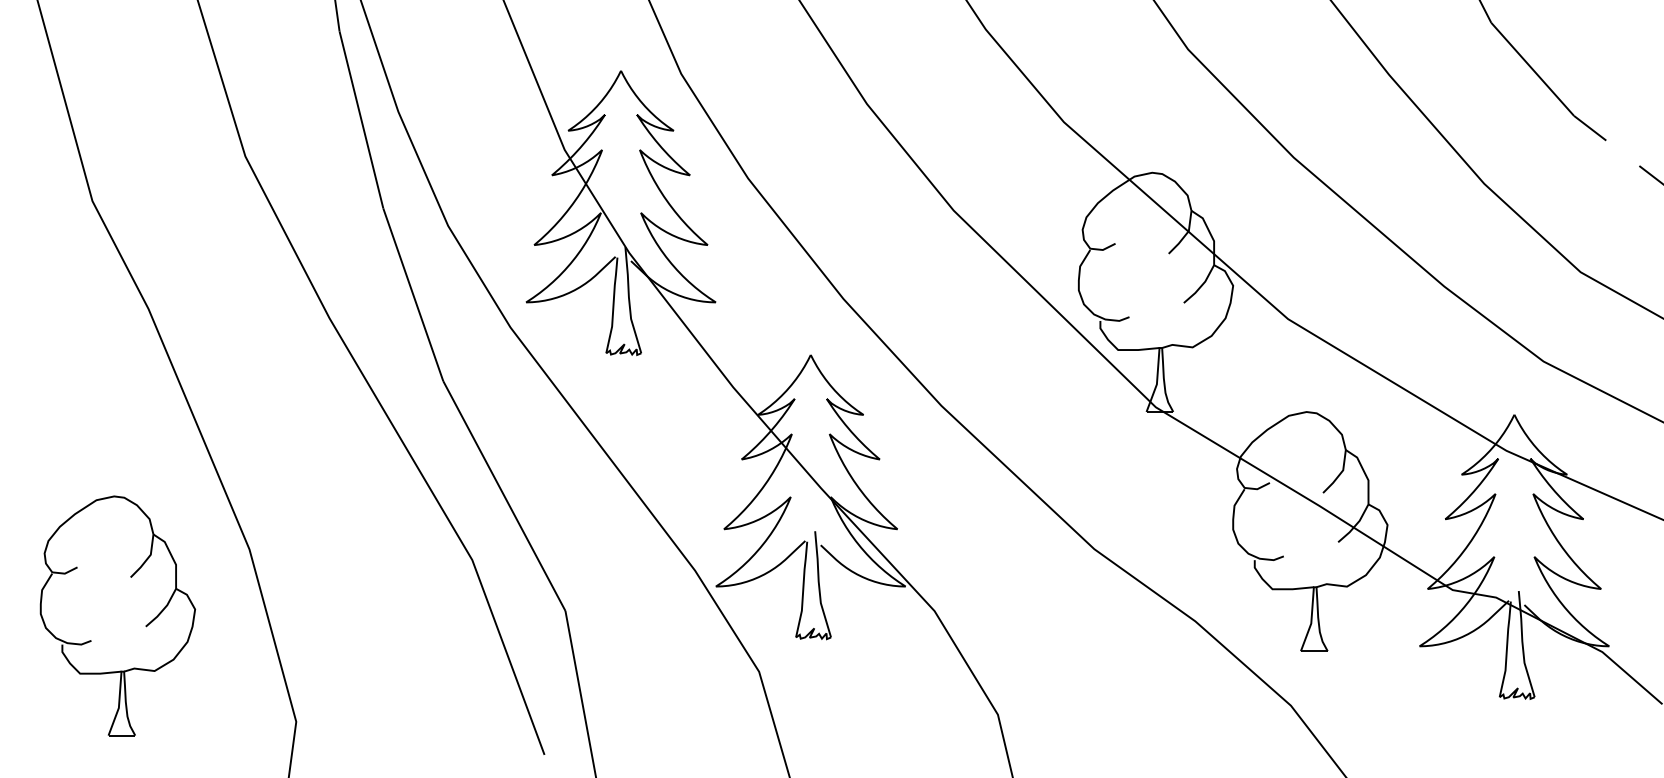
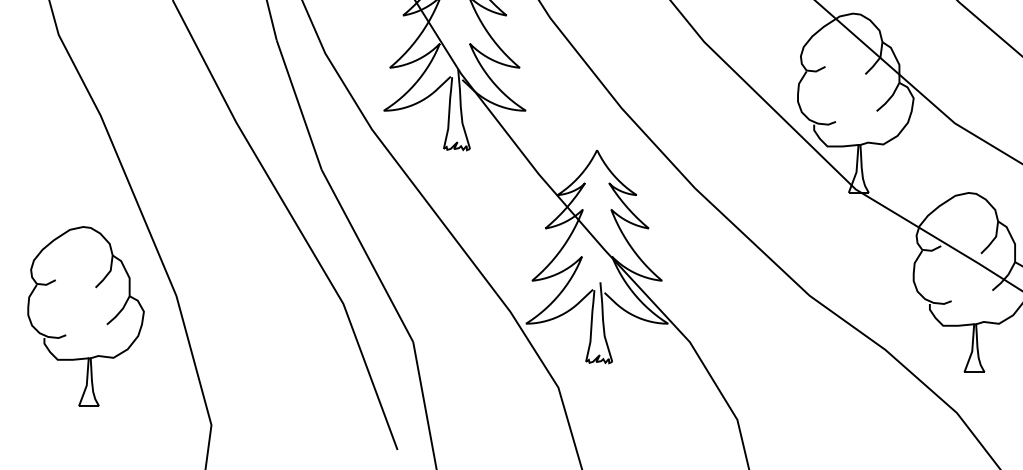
part: (145, 625) -> (106, 323), moved

